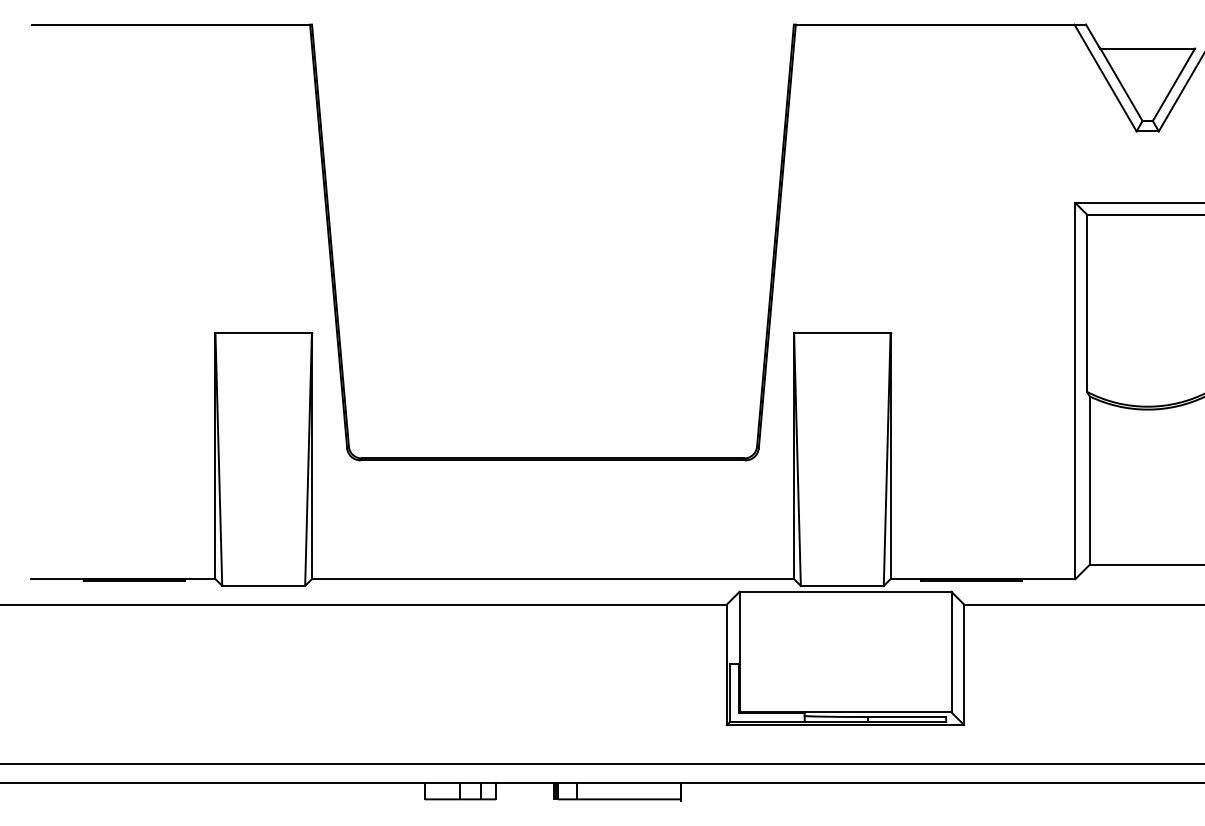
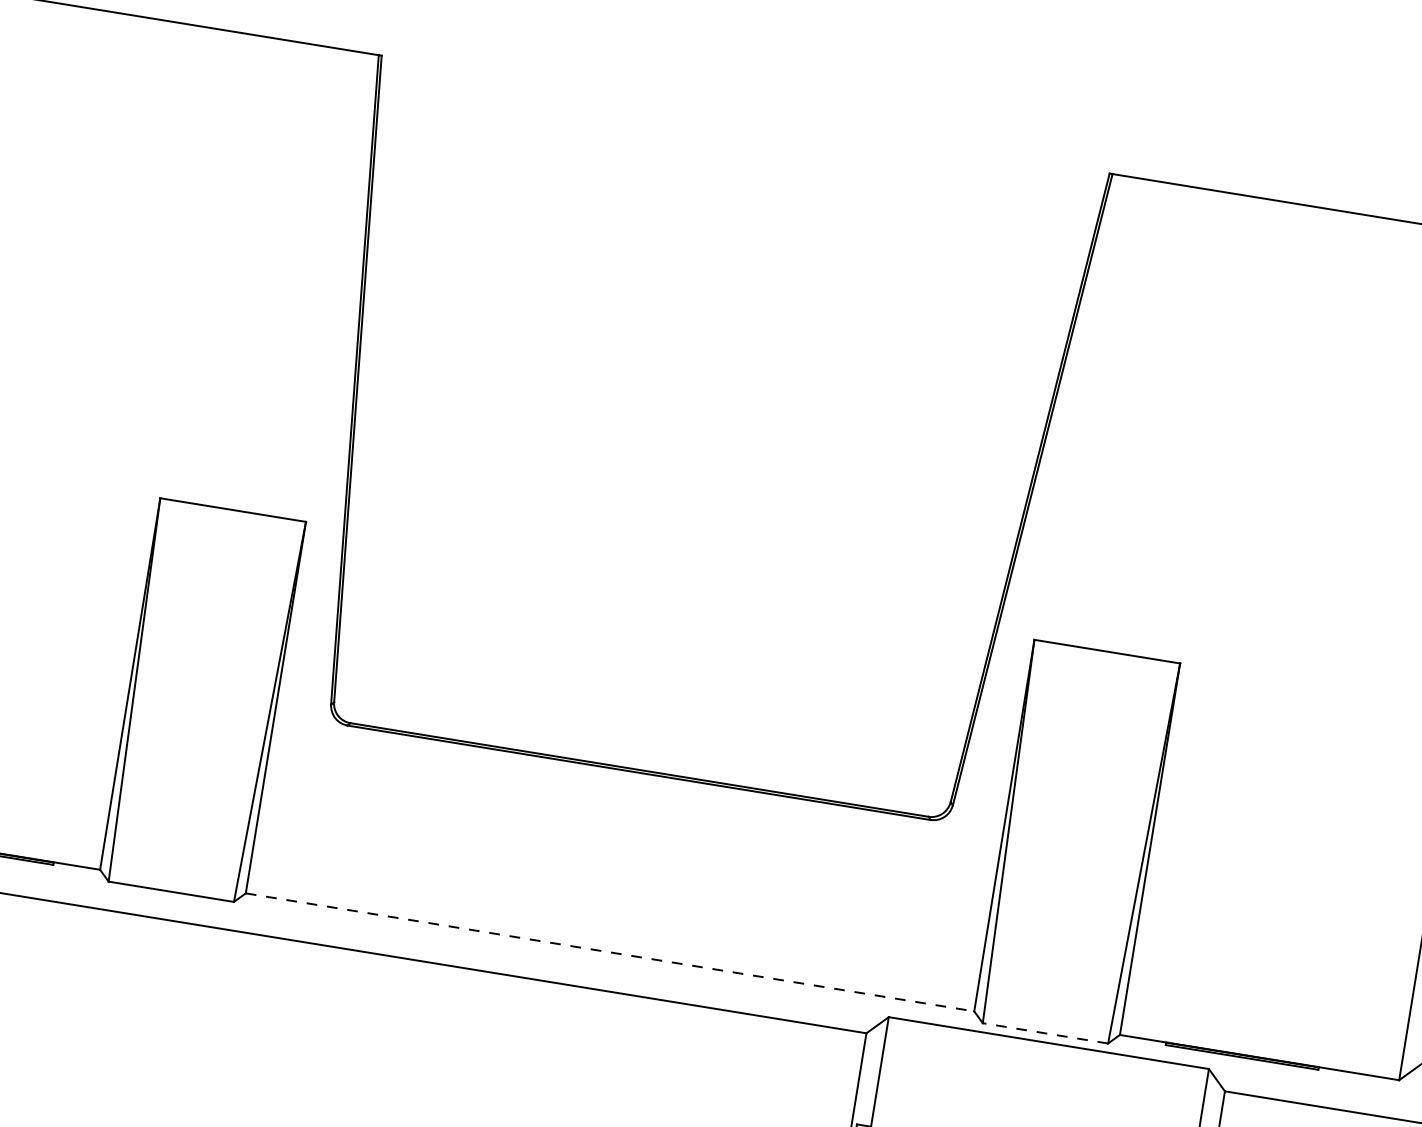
line: (553, 579) -> (610, 953), solid -> dashed
line: (841, 585) -> (1044, 1032), solid -> dashed

